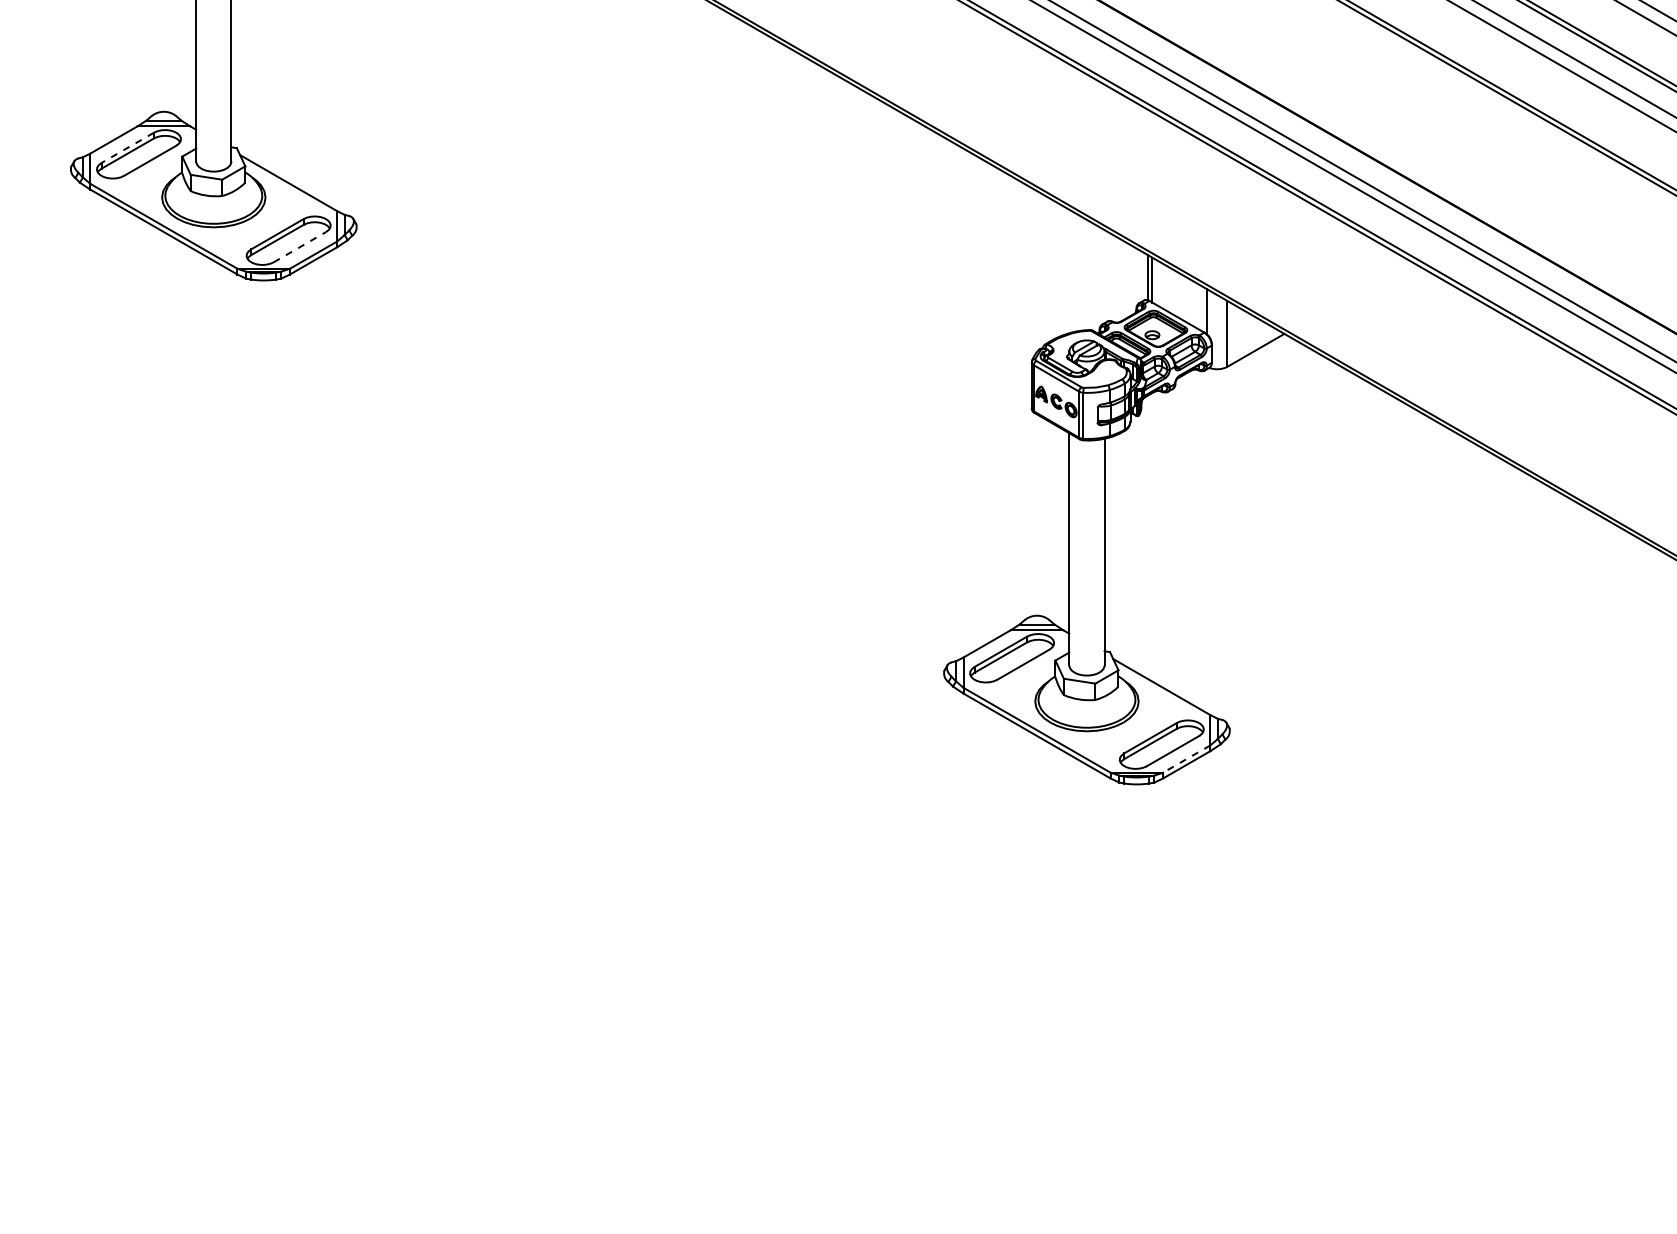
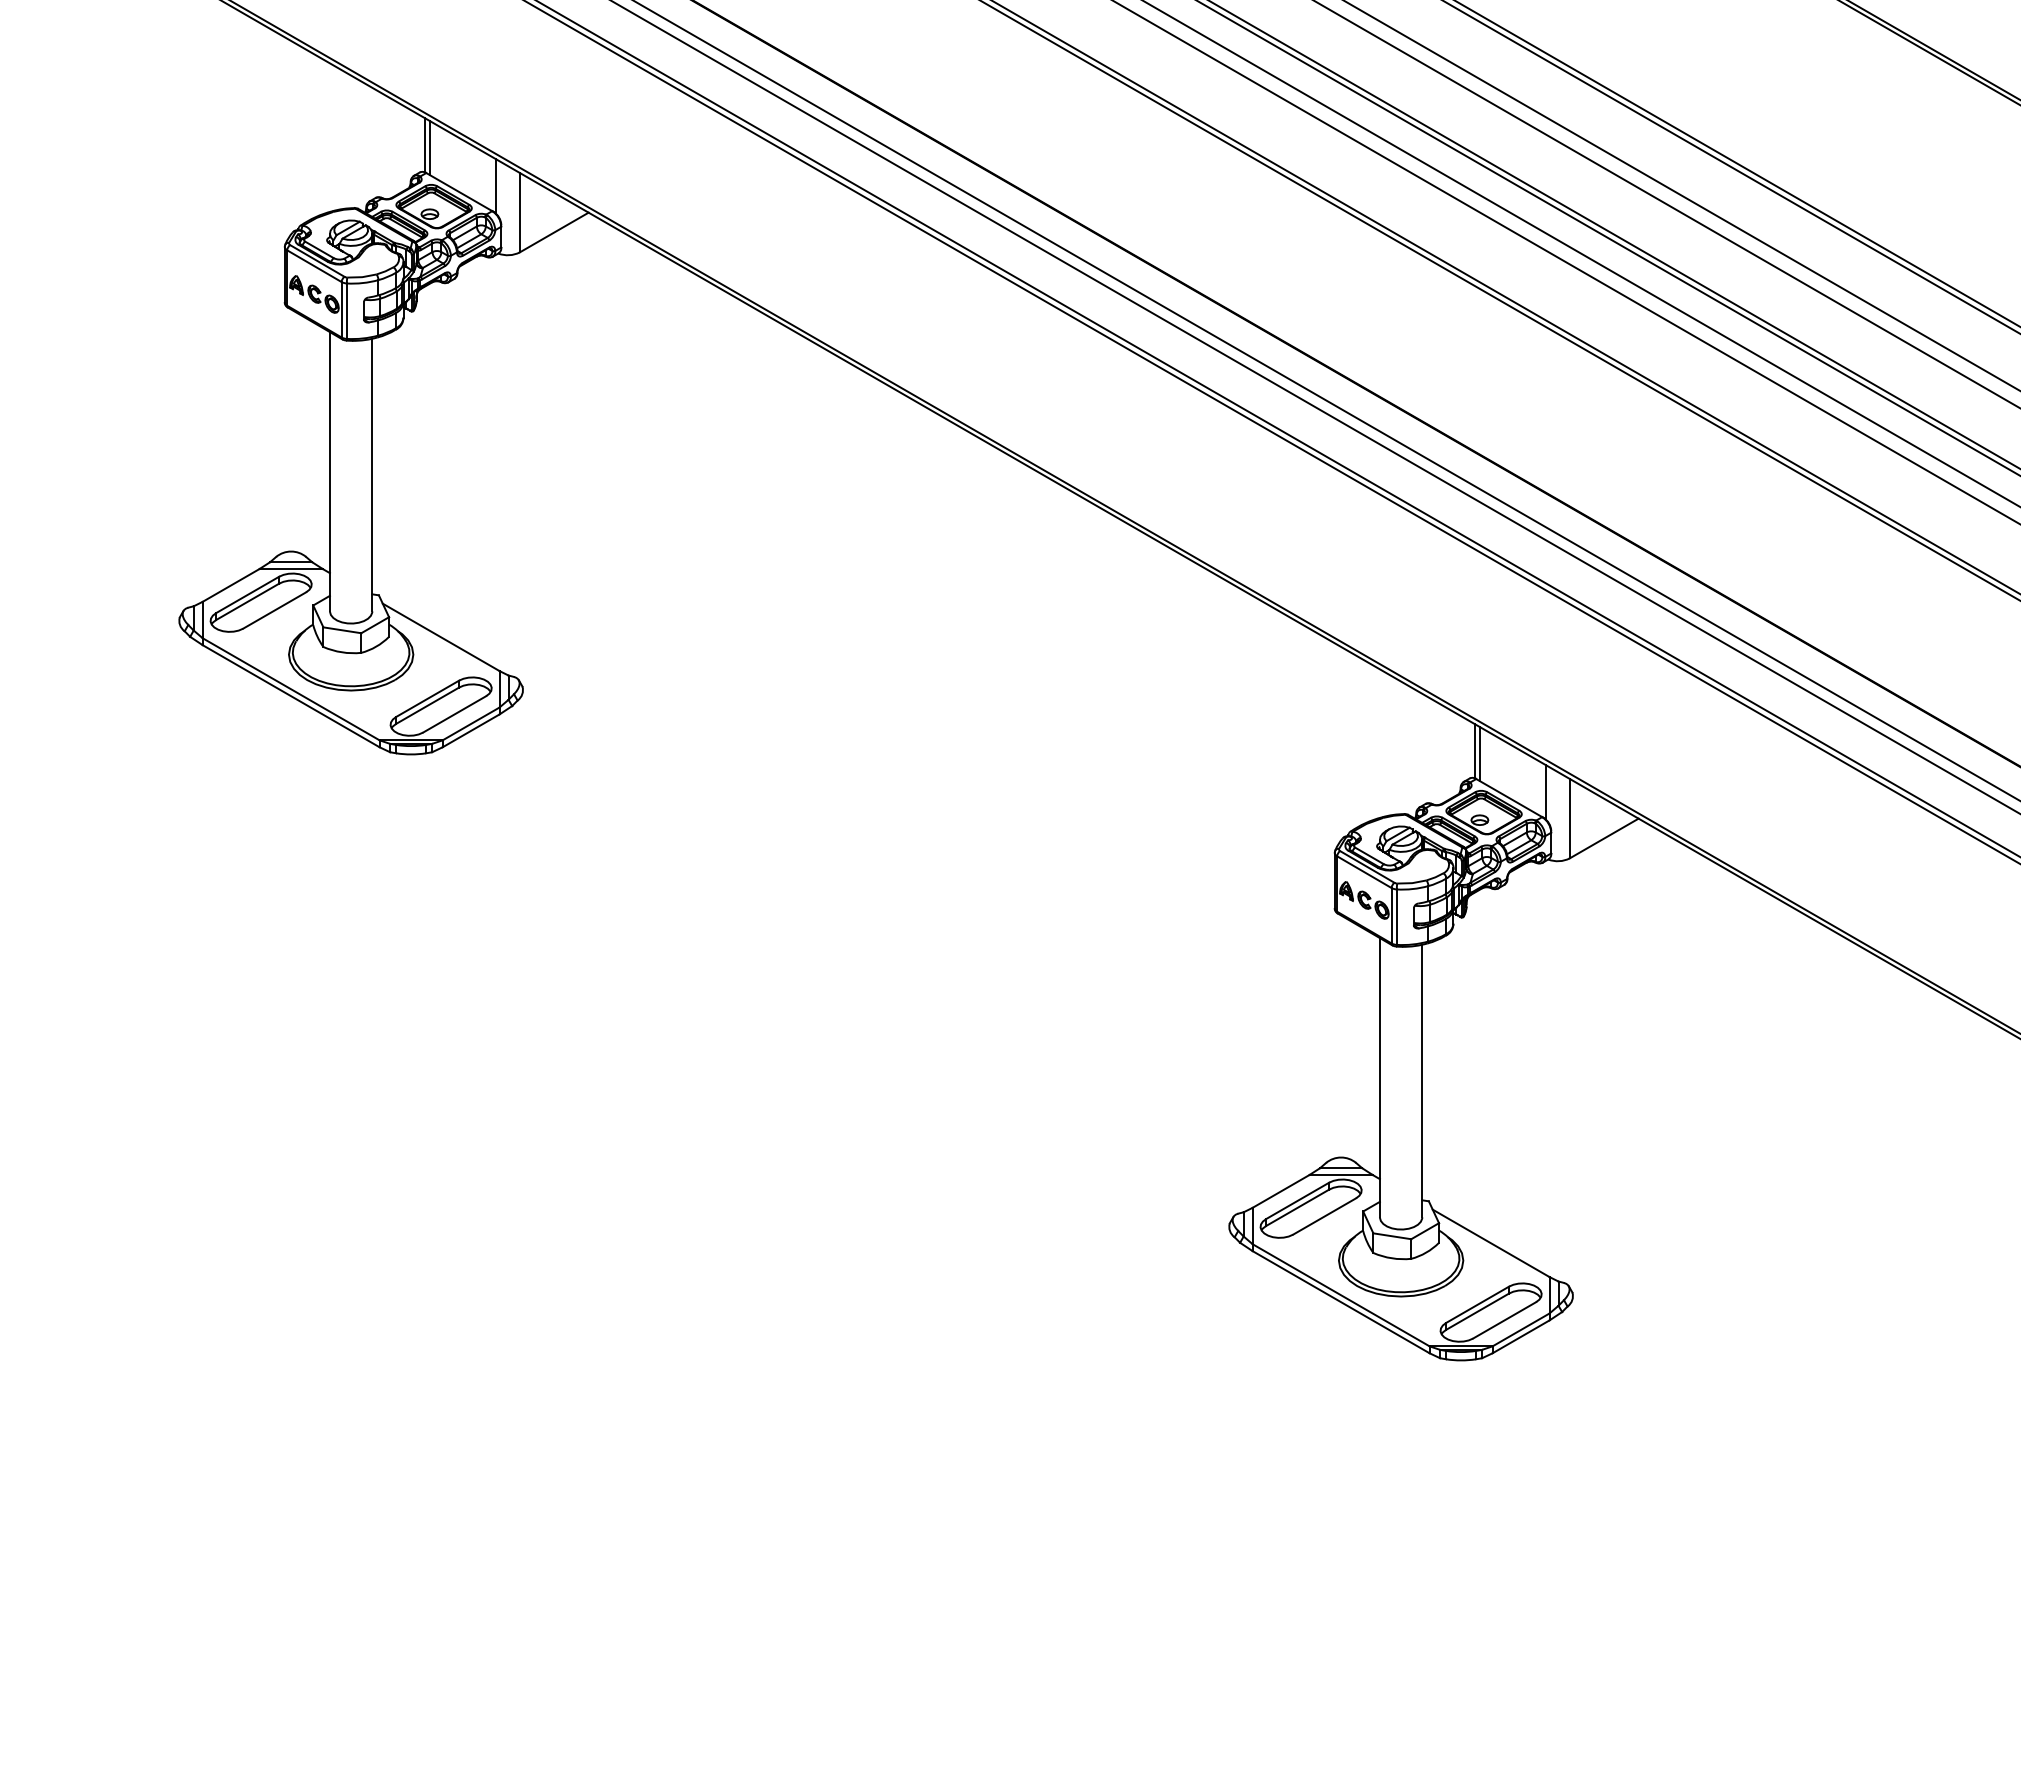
line: (127, 148) -> (247, 595), dashed -> solid
line: (300, 247) -> (455, 714), dashed -> solid
line: (1187, 758) -> (1521, 1329), dashed -> solid

